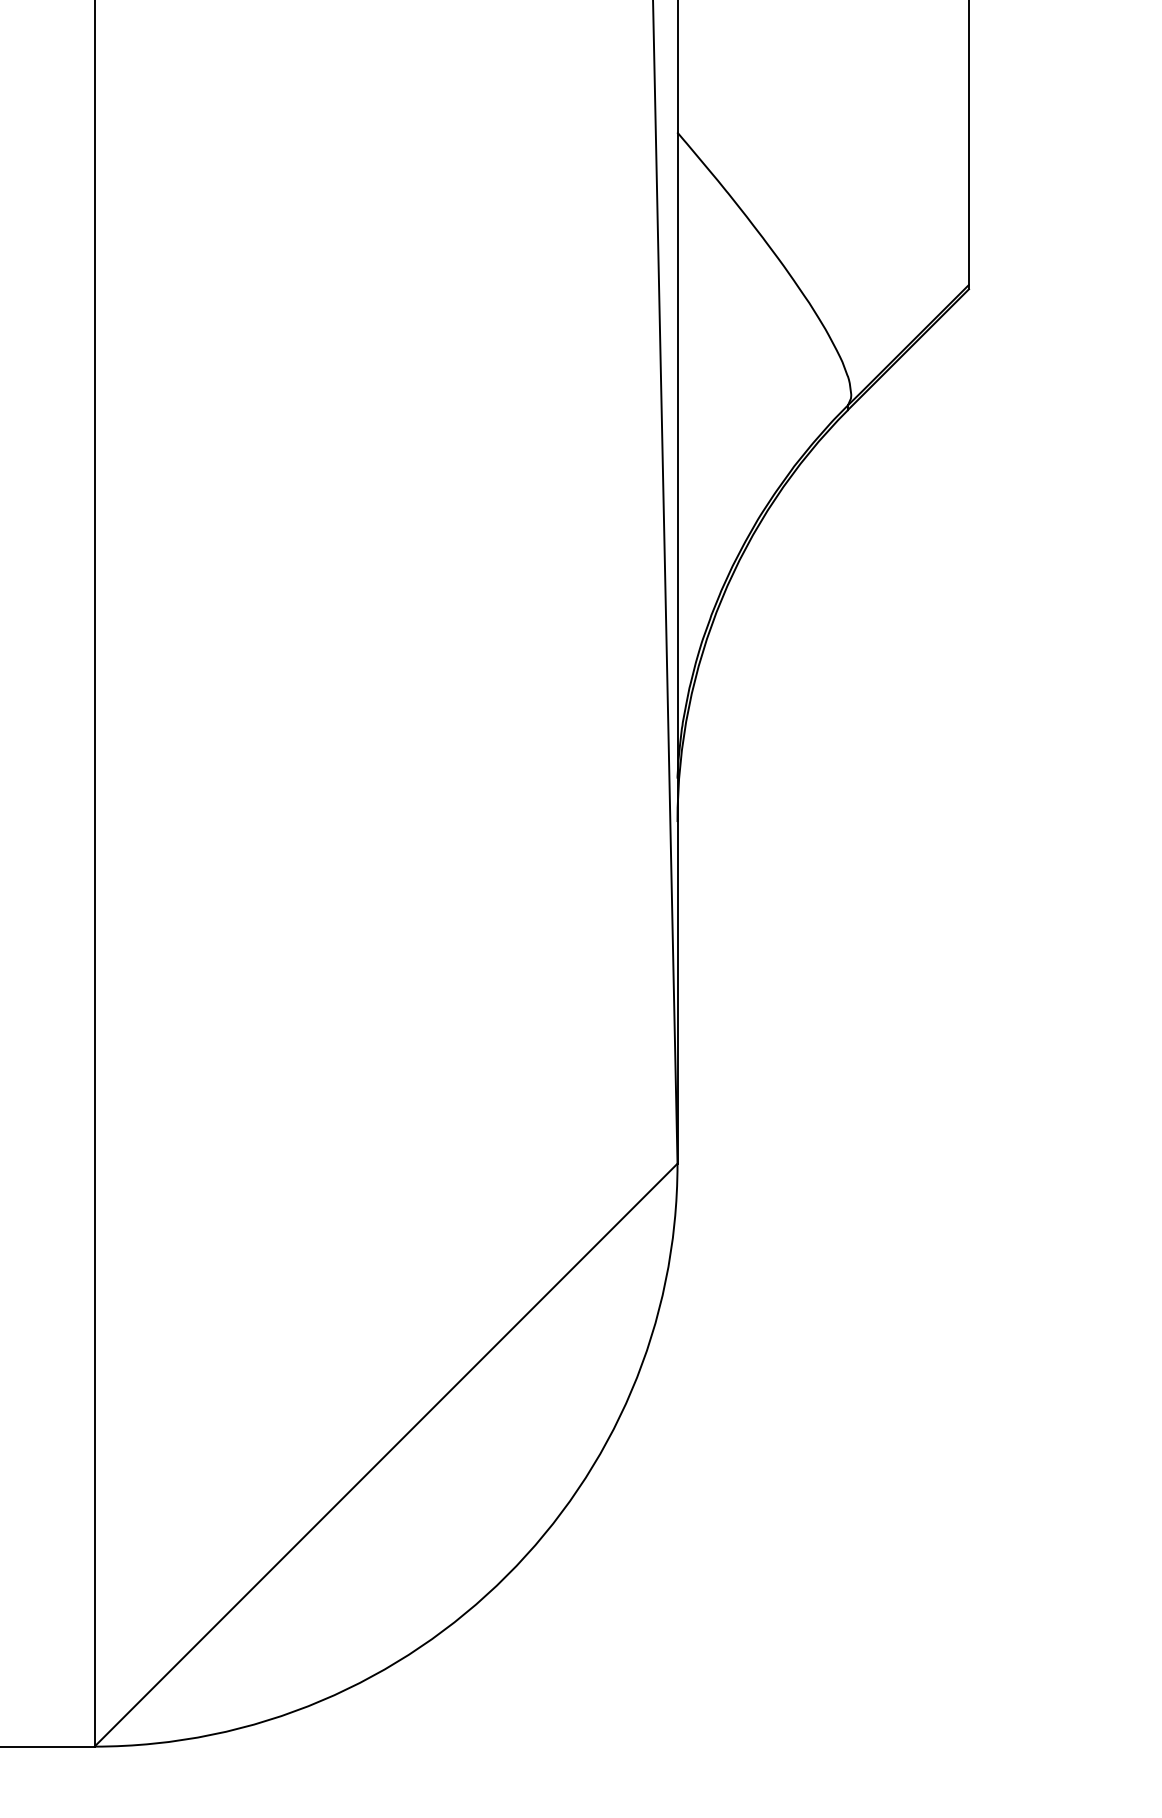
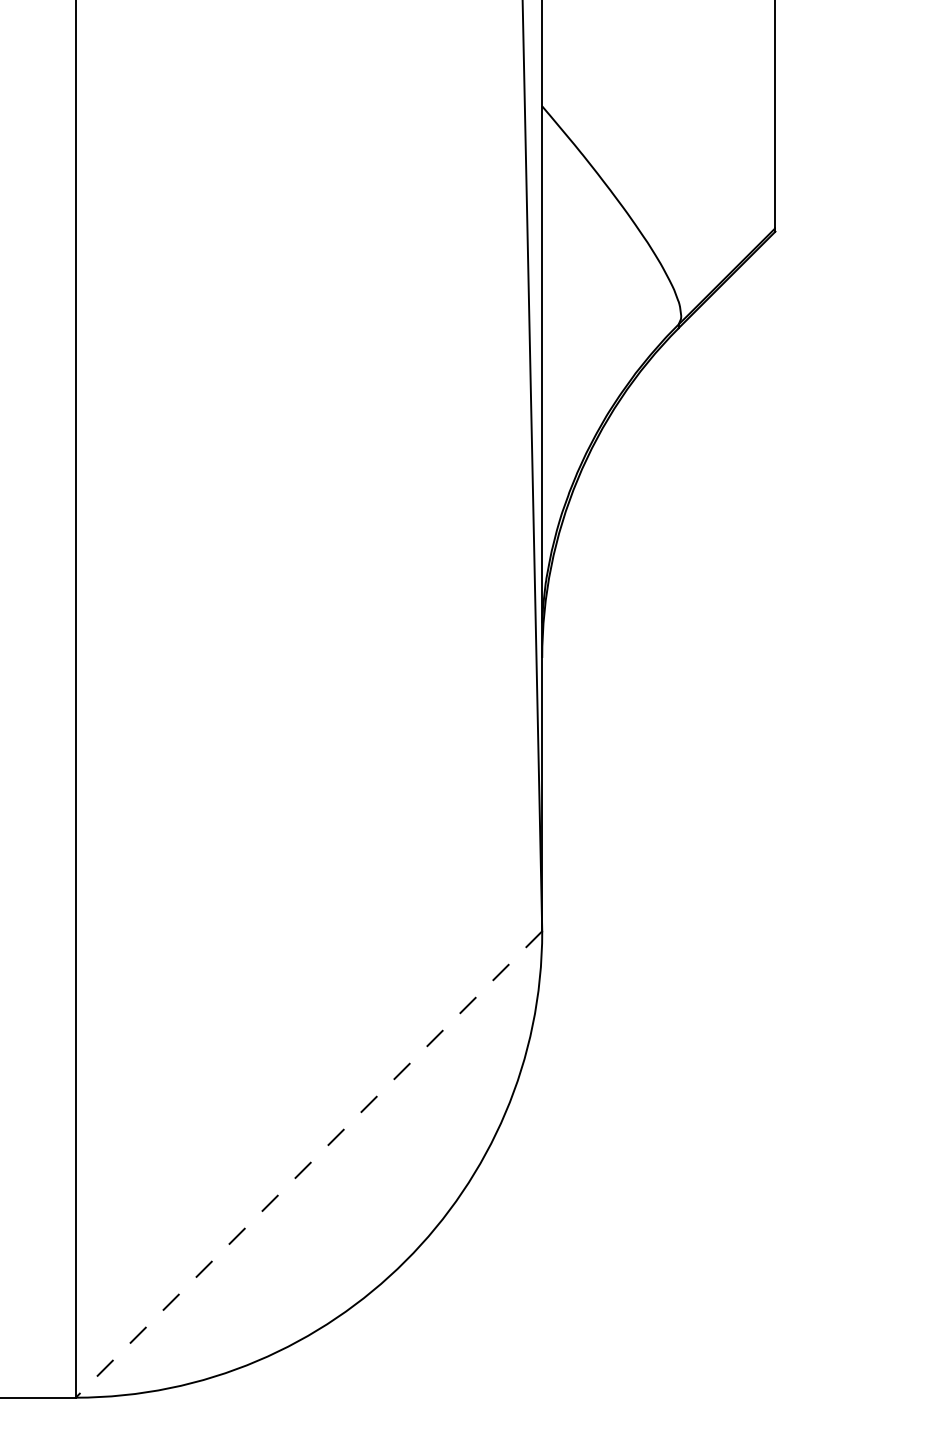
line: (385, 1455) -> (308, 1164), solid -> dashed

